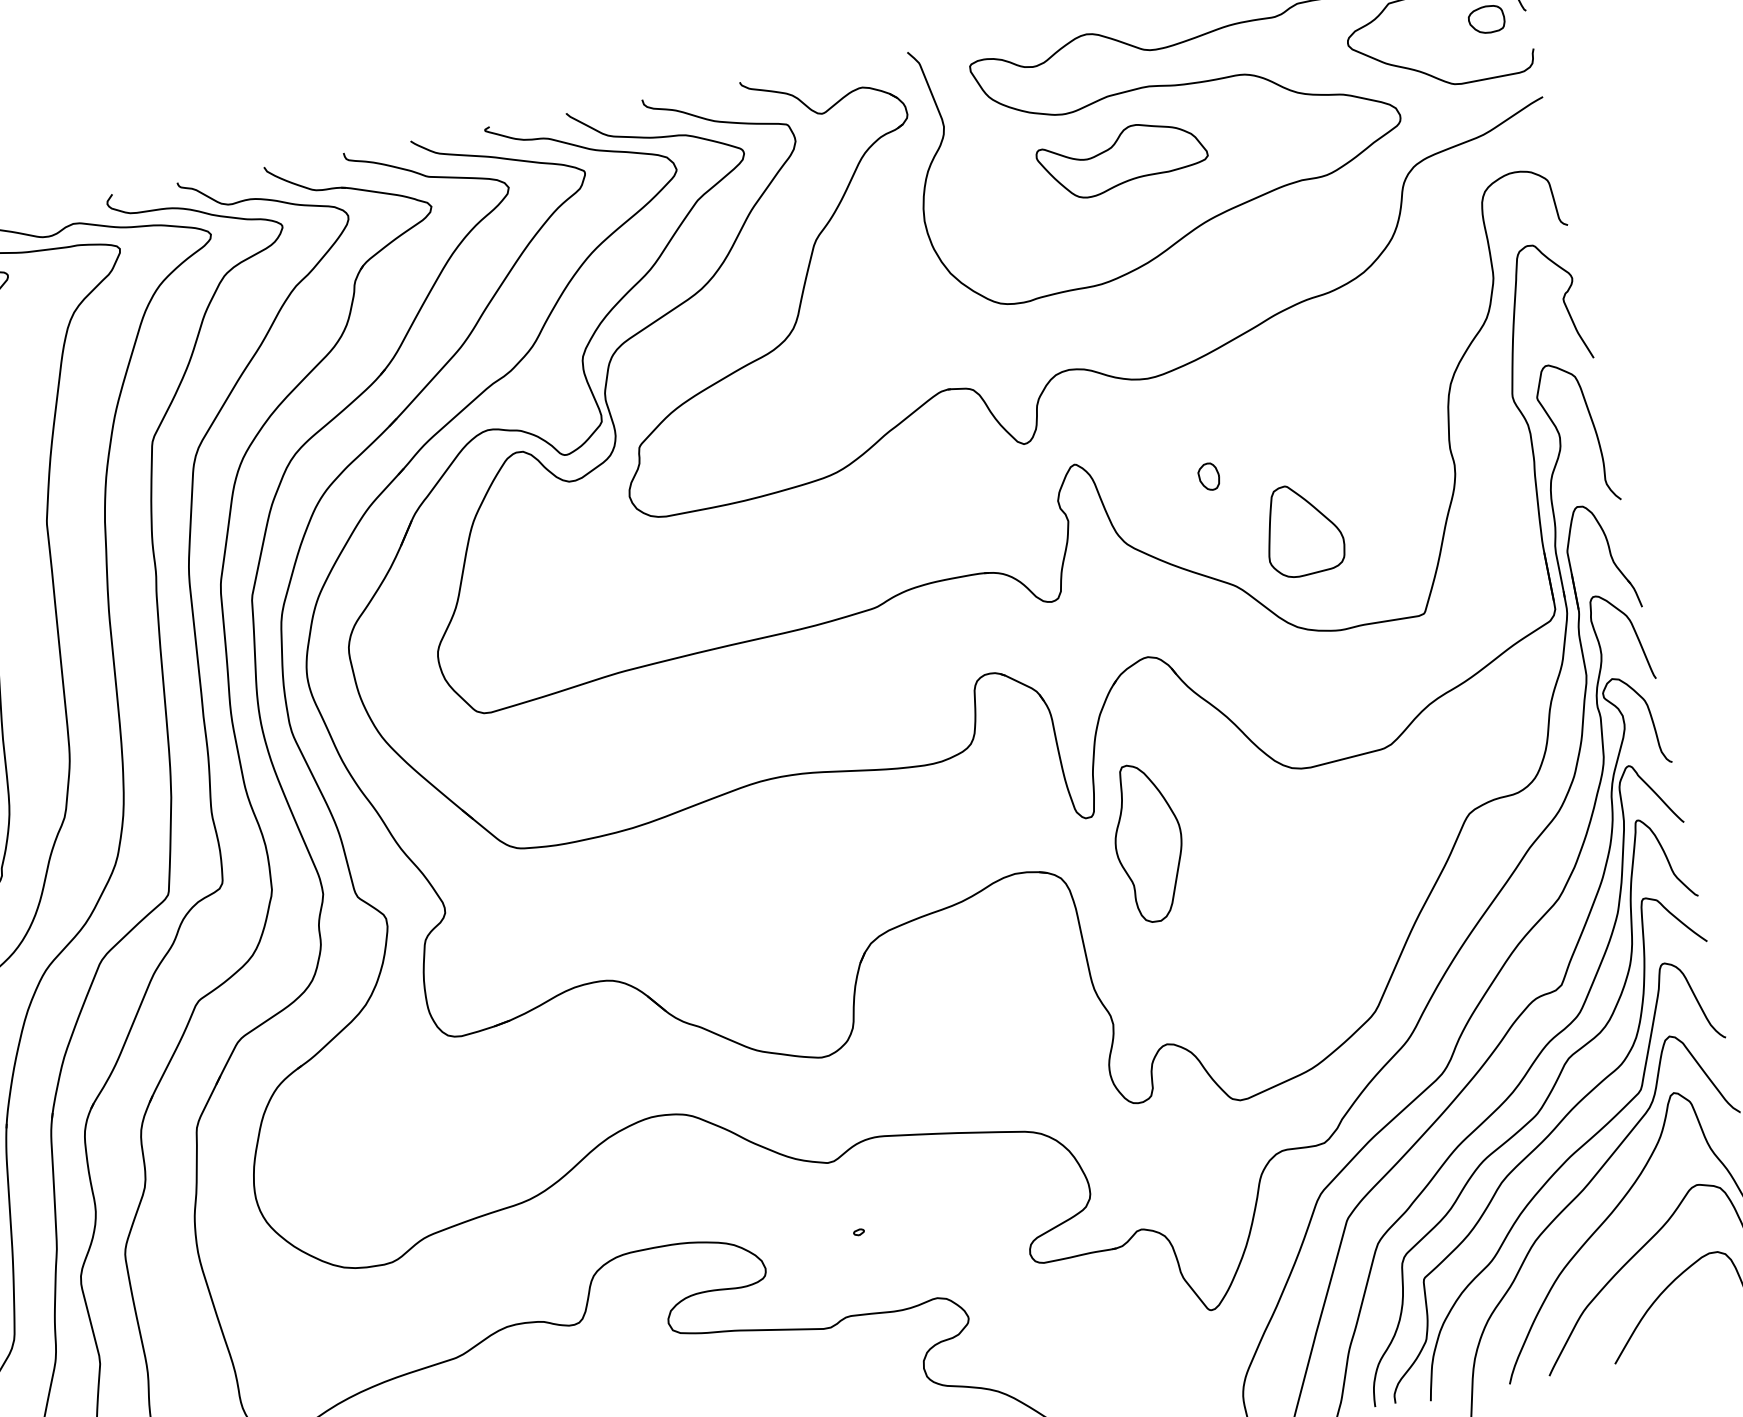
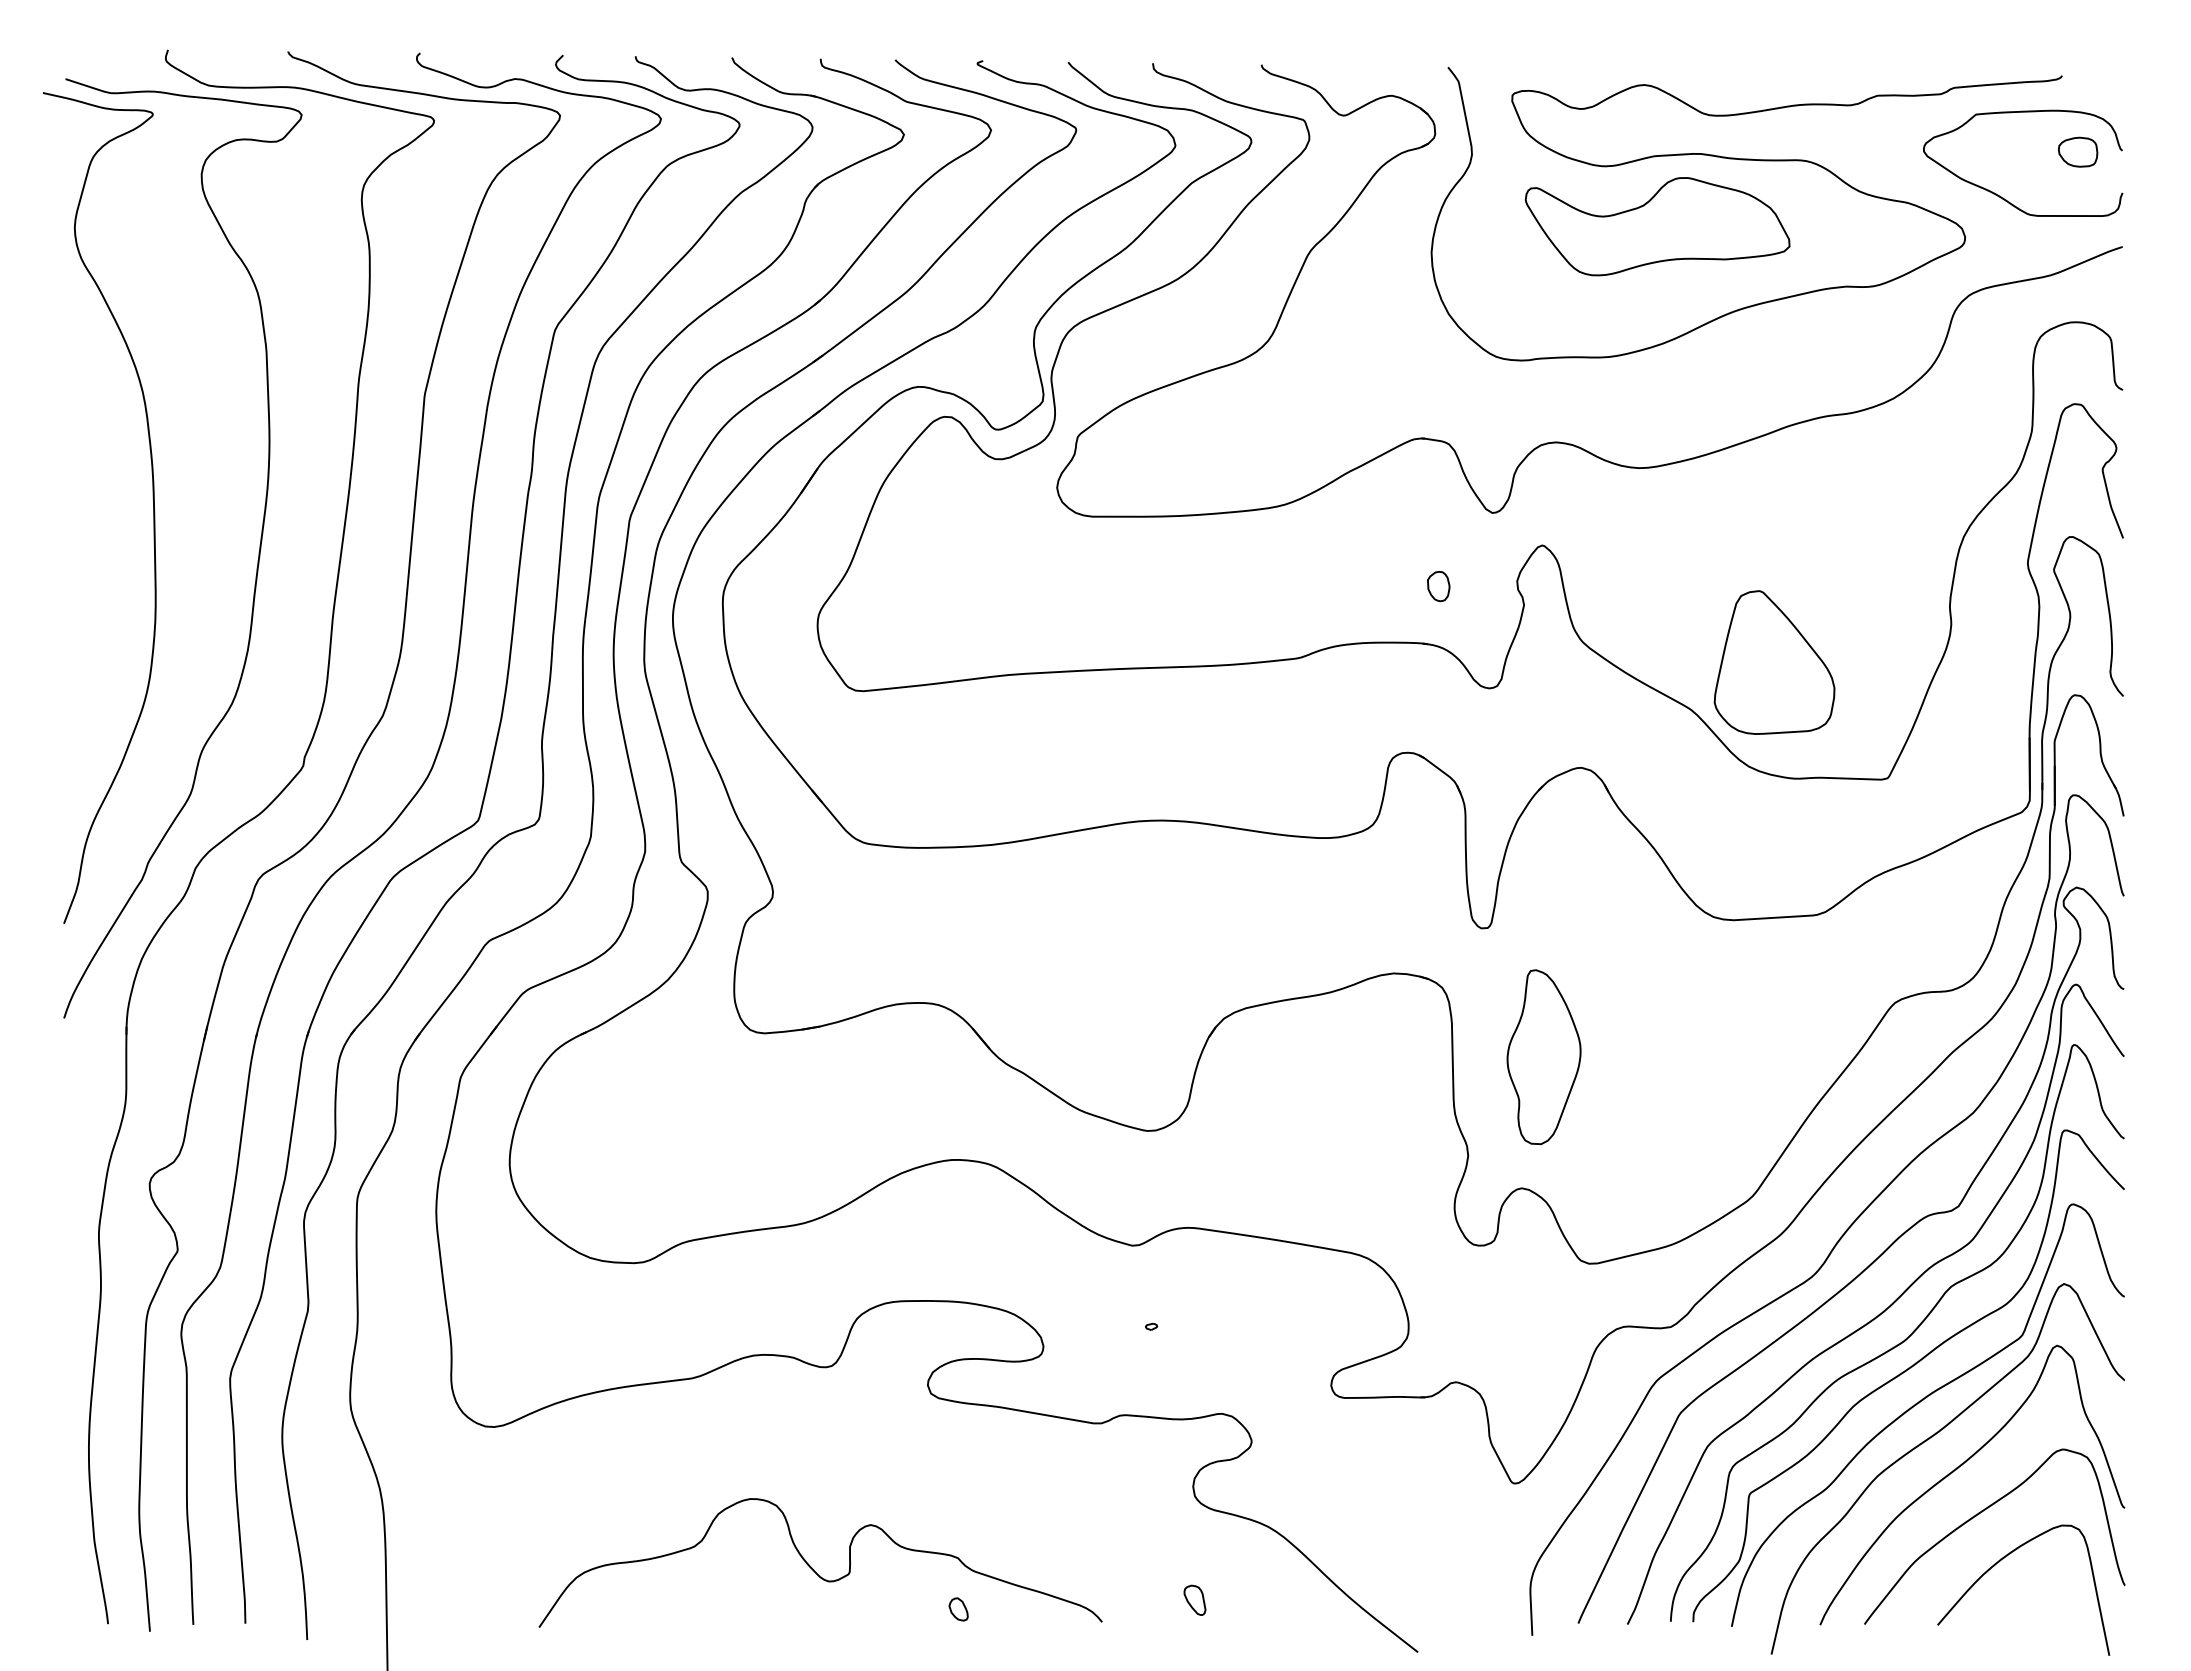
part: (1122, 158) -> (1657, 226), size x1.43
part: (1208, 476) -> (1438, 586), moved
part: (1302, 529) -> (1774, 662), size x1.43
part: (1148, 841) -> (1543, 1056), moved

